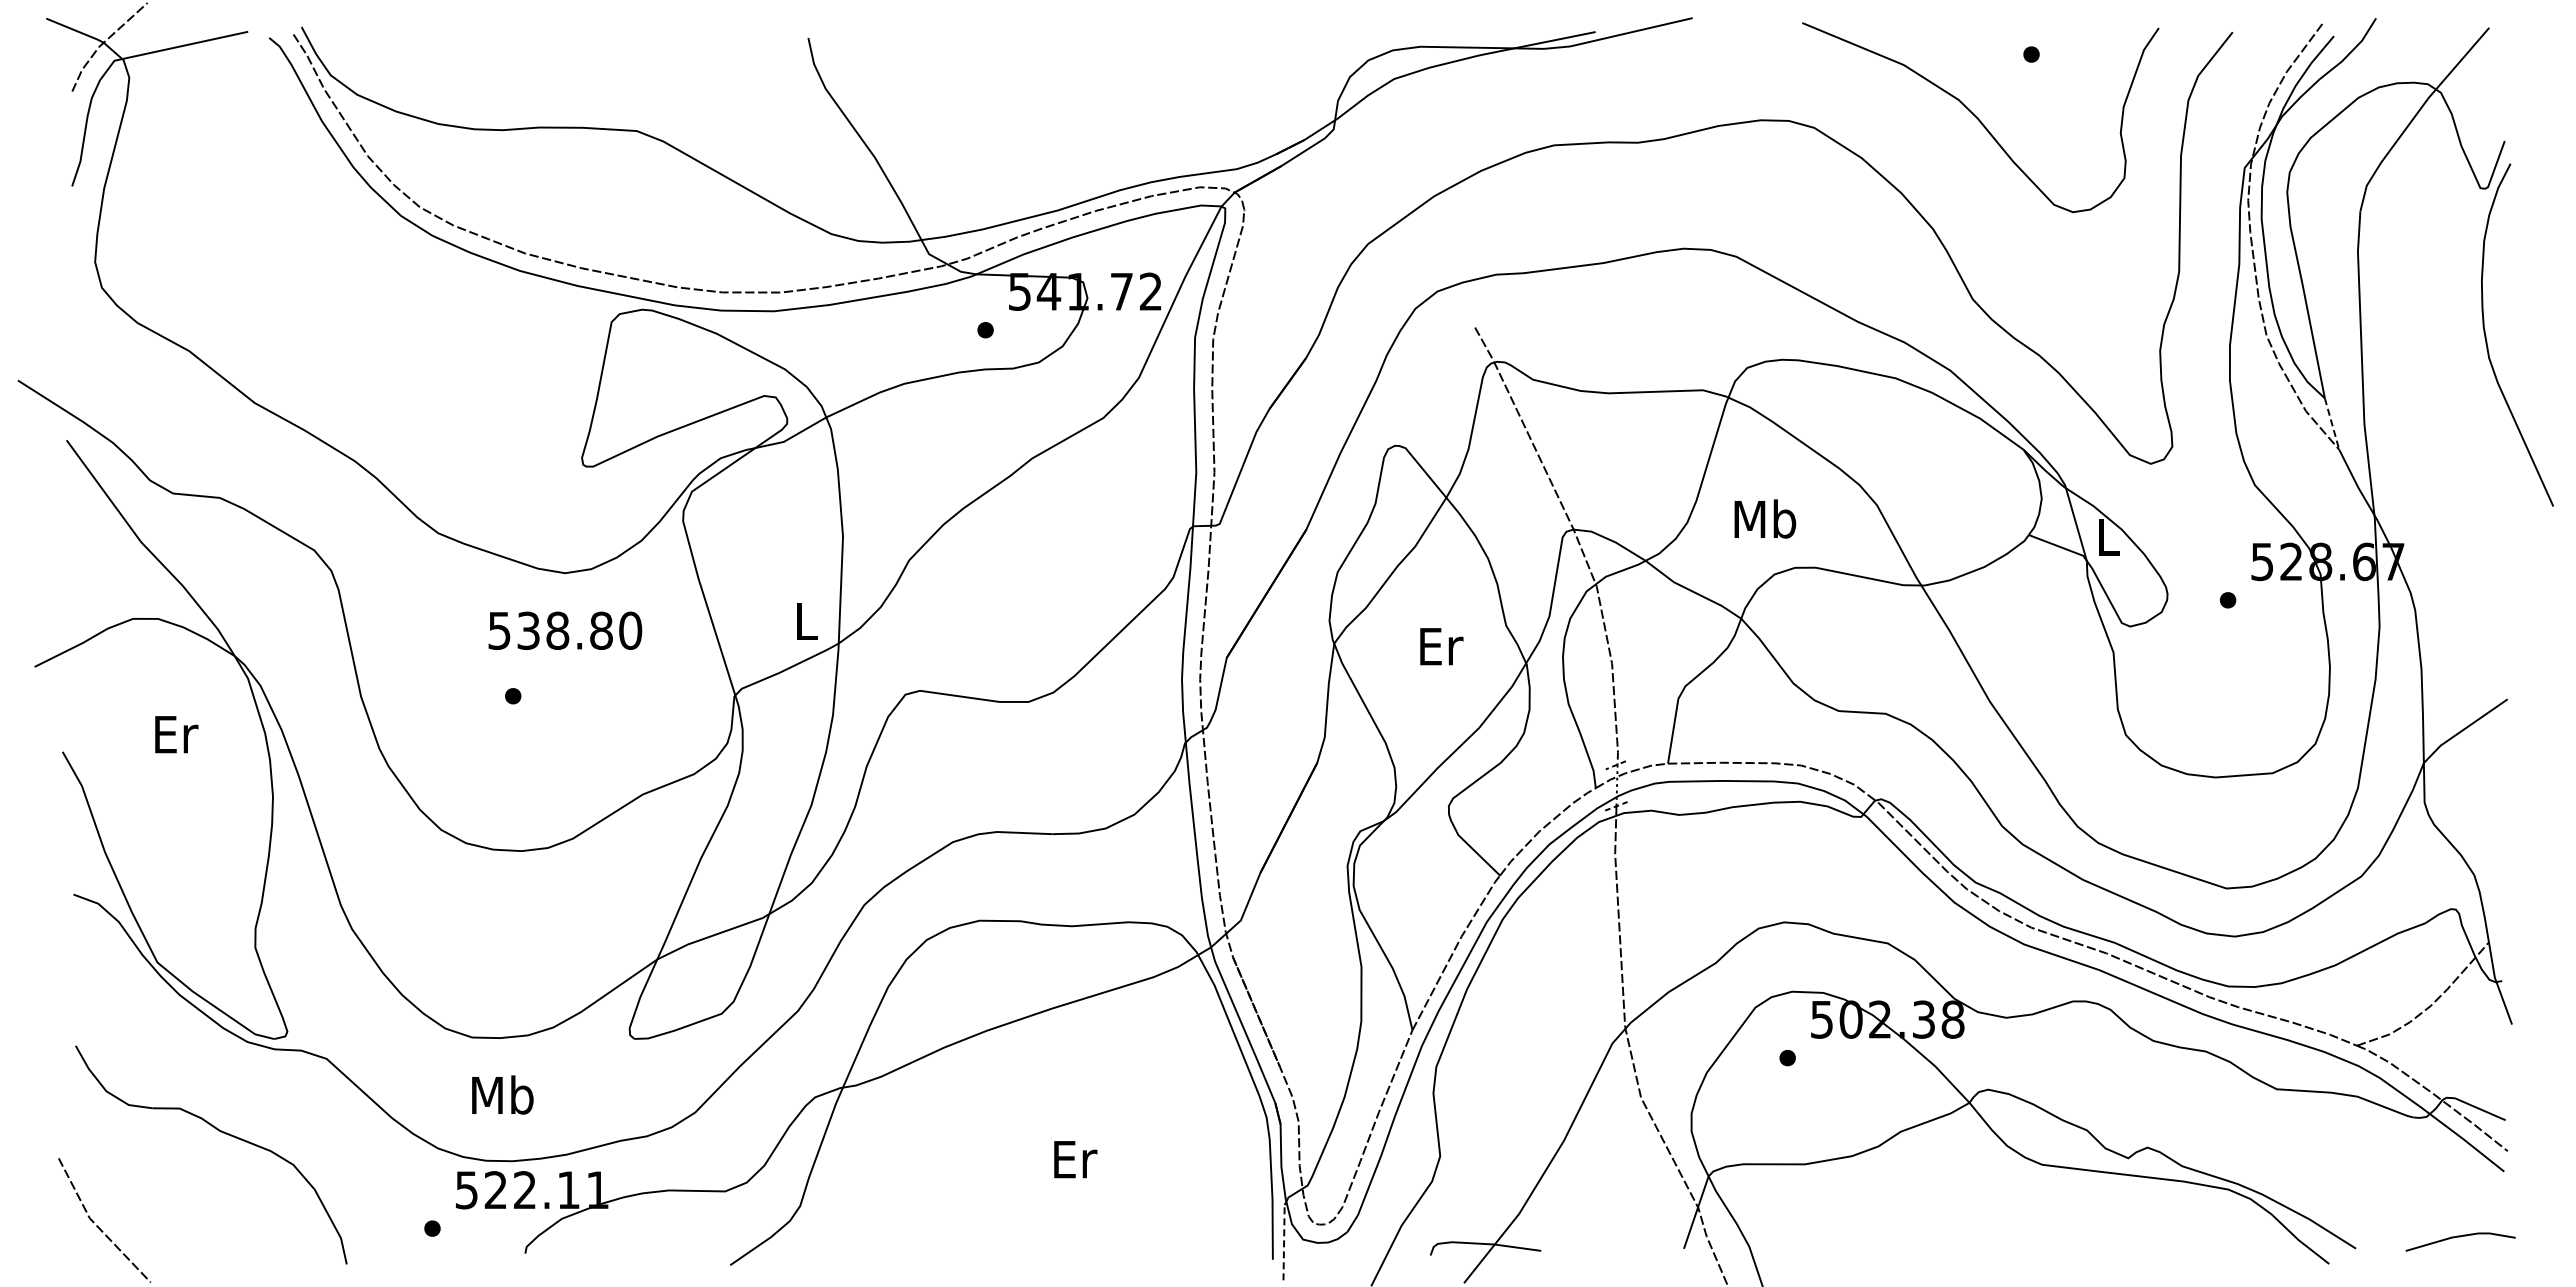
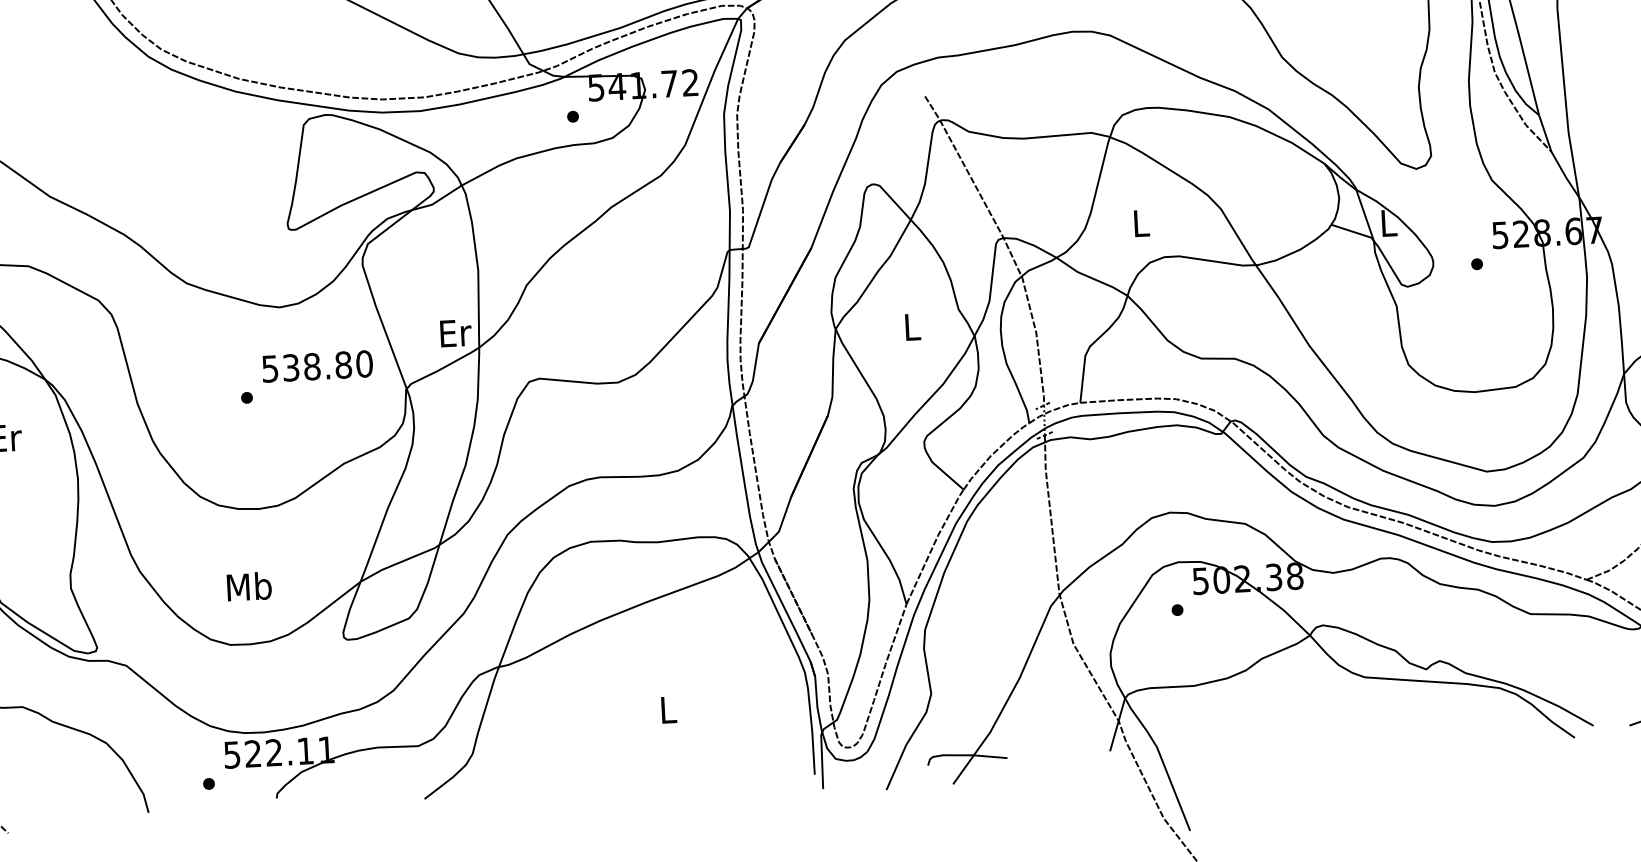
line: (2332, 424) -> (1545, 133), dashed -> solid
text: (1765, 518) -> (1141, 222), Mb -> L
text: (807, 621) -> (455, 333), L -> Er
text: (565, 630) -> (317, 366), moved
text: (1441, 646) -> (912, 327), Er -> L
text: (502, 1094) -> (249, 586), moved
text: (1075, 1159) -> (668, 709), Er -> L
line: (1284, 1242) -> (822, 761), dashed -> solid

